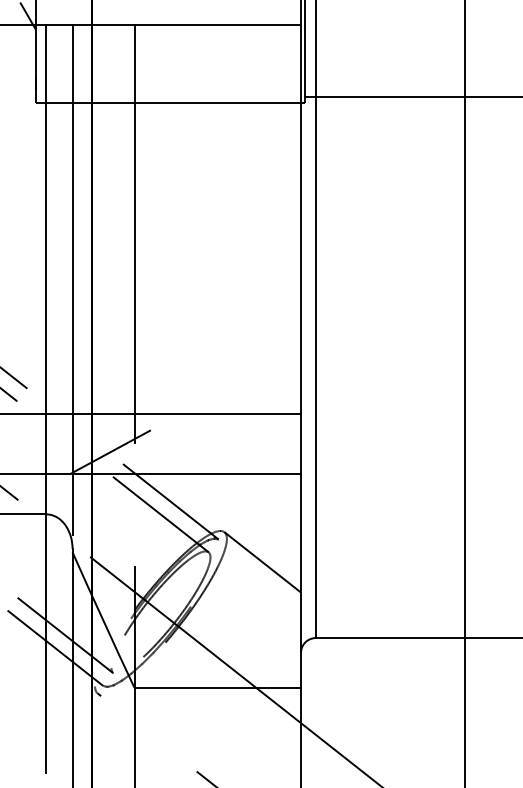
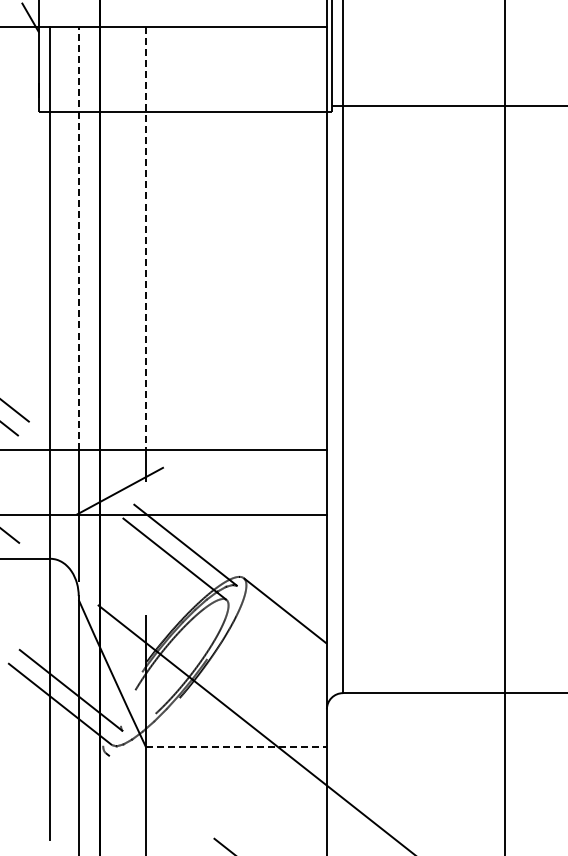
line: (72, 219) -> (78, 238), solid -> dashed
line: (134, 219) -> (146, 238), solid -> dashed
line: (217, 688) -> (236, 747), solid -> dashed

